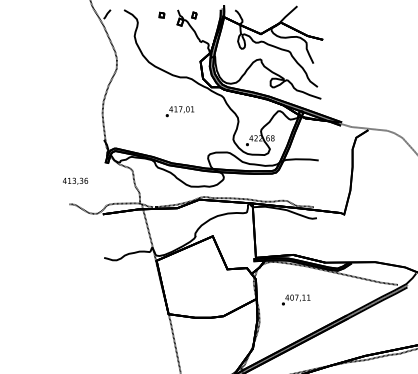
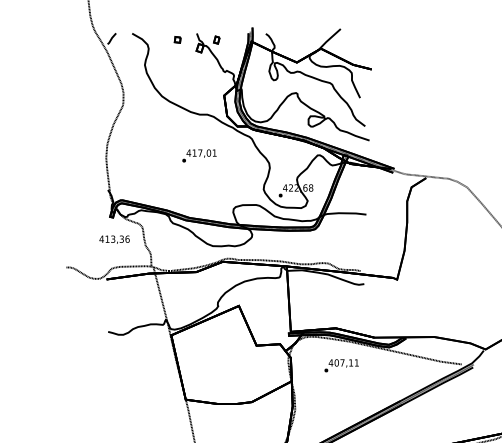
text: (75, 180) -> (114, 238), moved
text: (296, 299) -> (342, 365), moved

